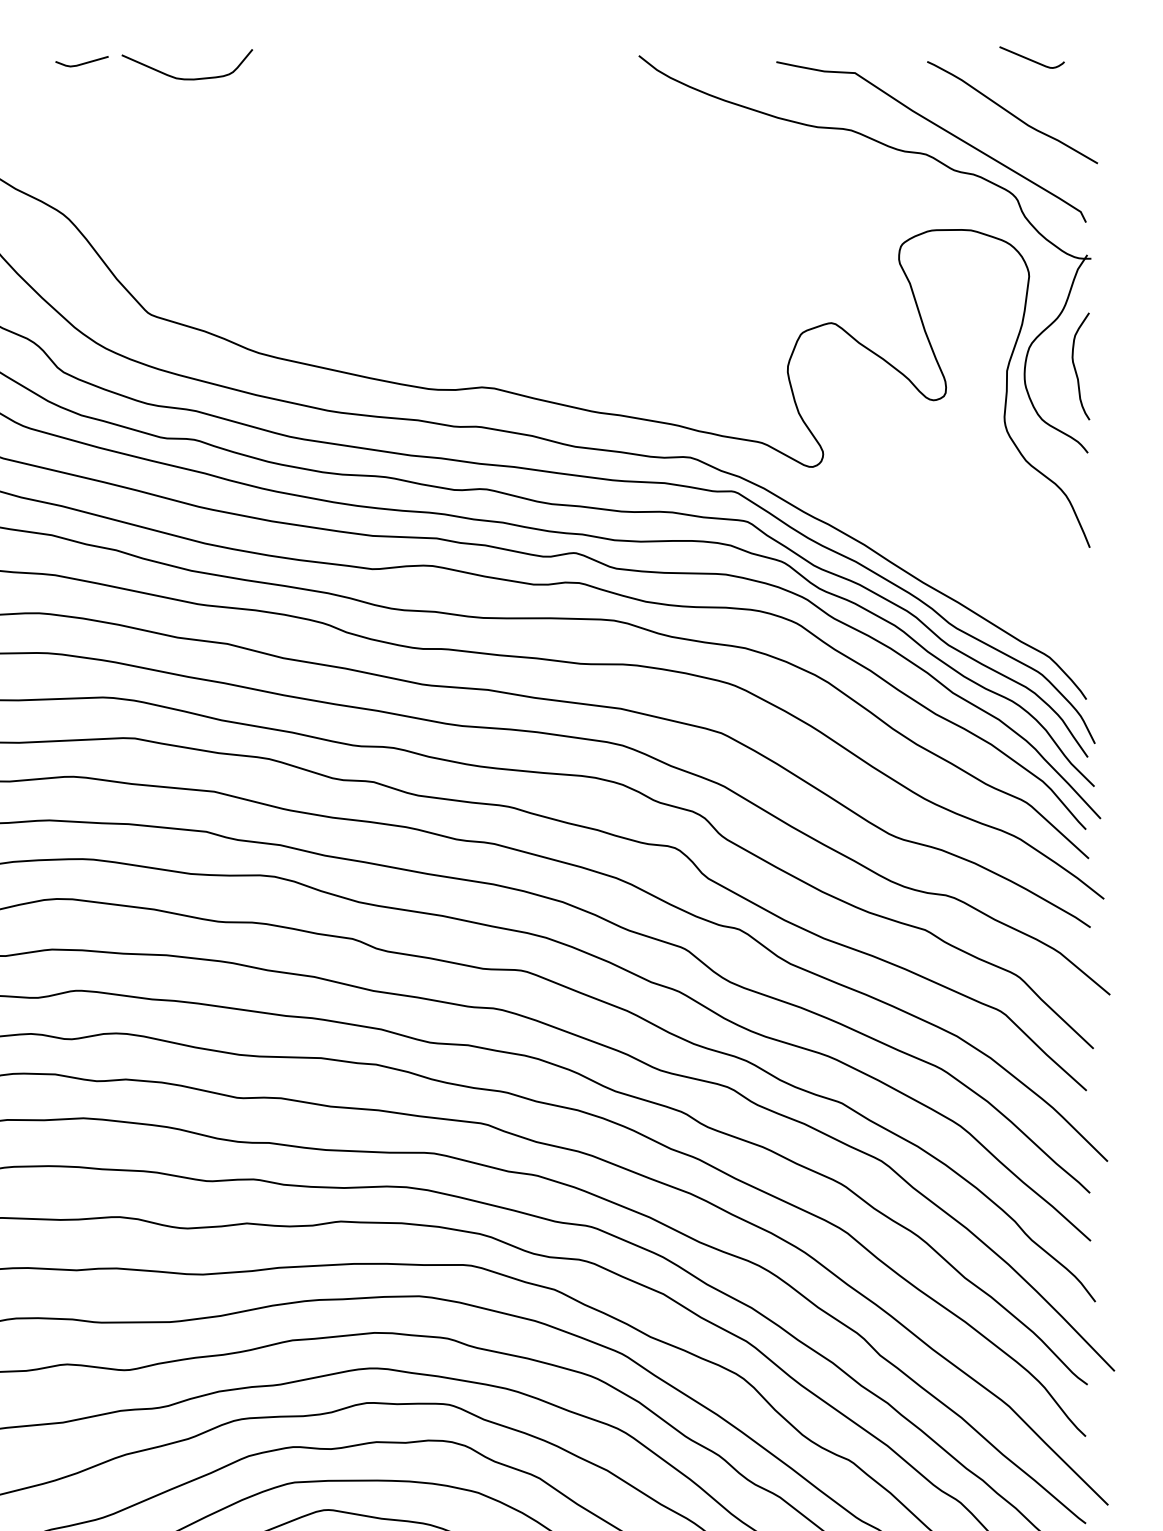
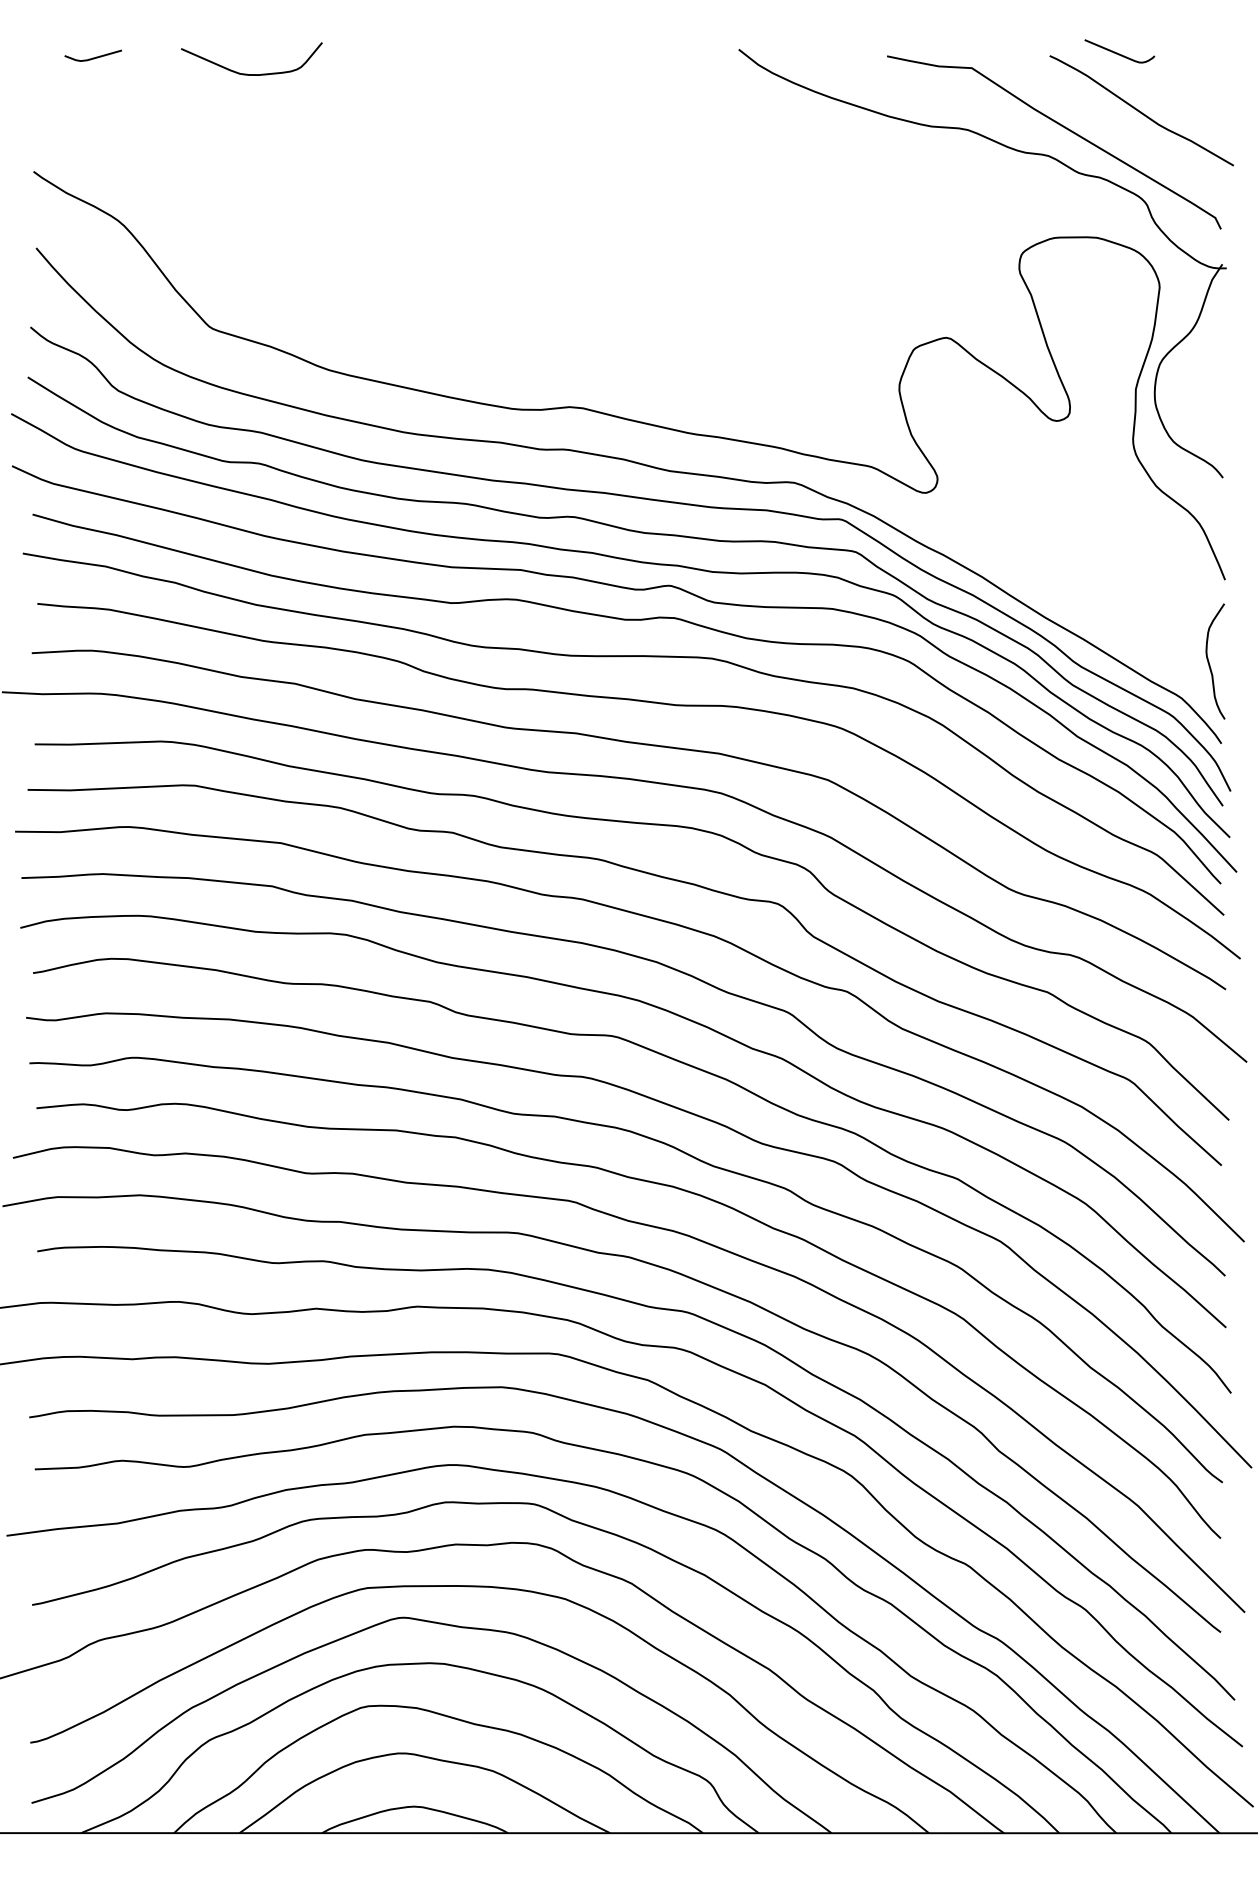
curve: (1031, 59) -> (1119, 53), moved
line: (81, 63) -> (92, 57), moved
curve: (1076, 369) -> (1210, 664), moved

